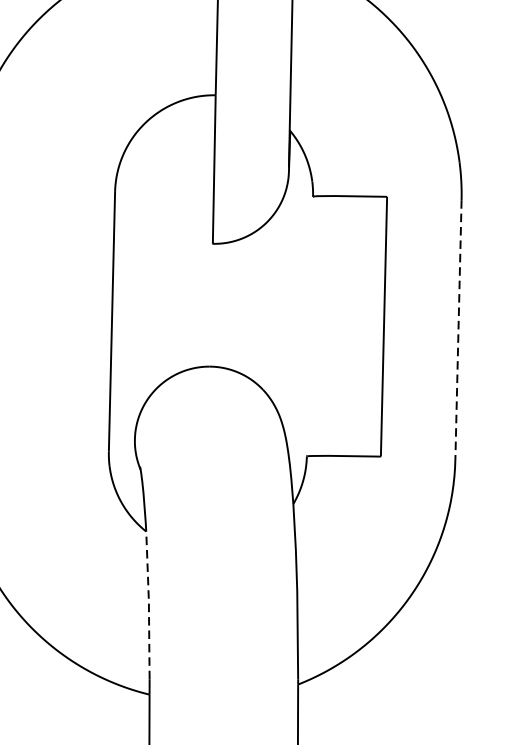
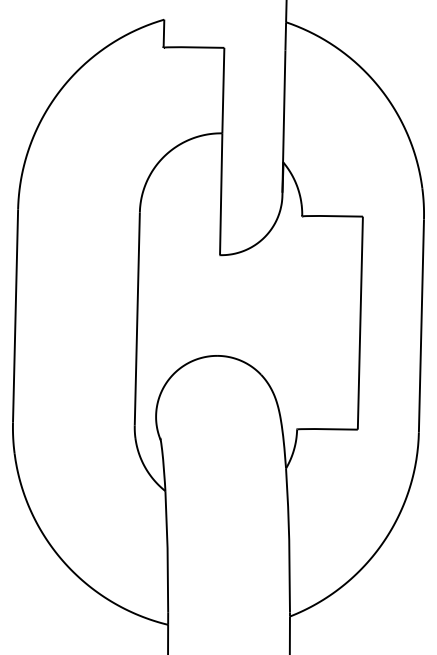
line: (458, 329) -> (421, 325), dashed -> solid
line: (148, 605) -> (167, 551), dashed -> solid

